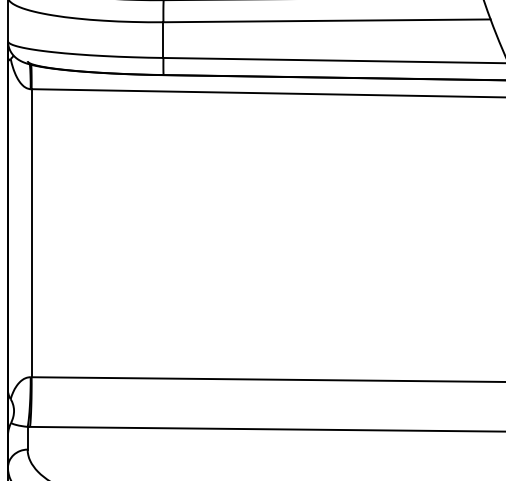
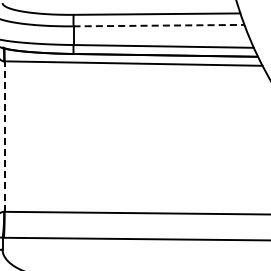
line: (328, 20) -> (159, 25), solid -> dashed
line: (31, 233) -> (4, 136), solid -> dashed

